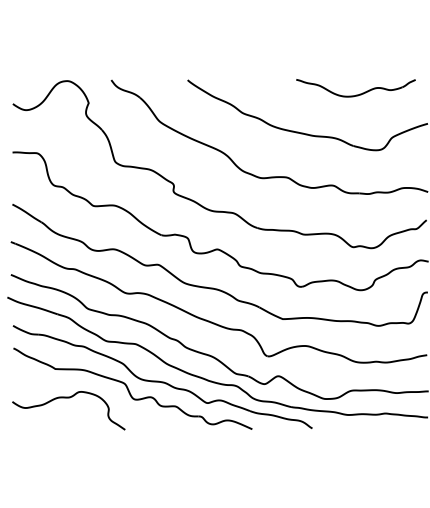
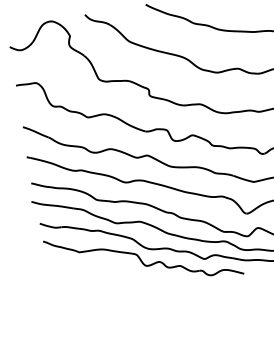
curve: (68, 398) -> (93, 274), removed

